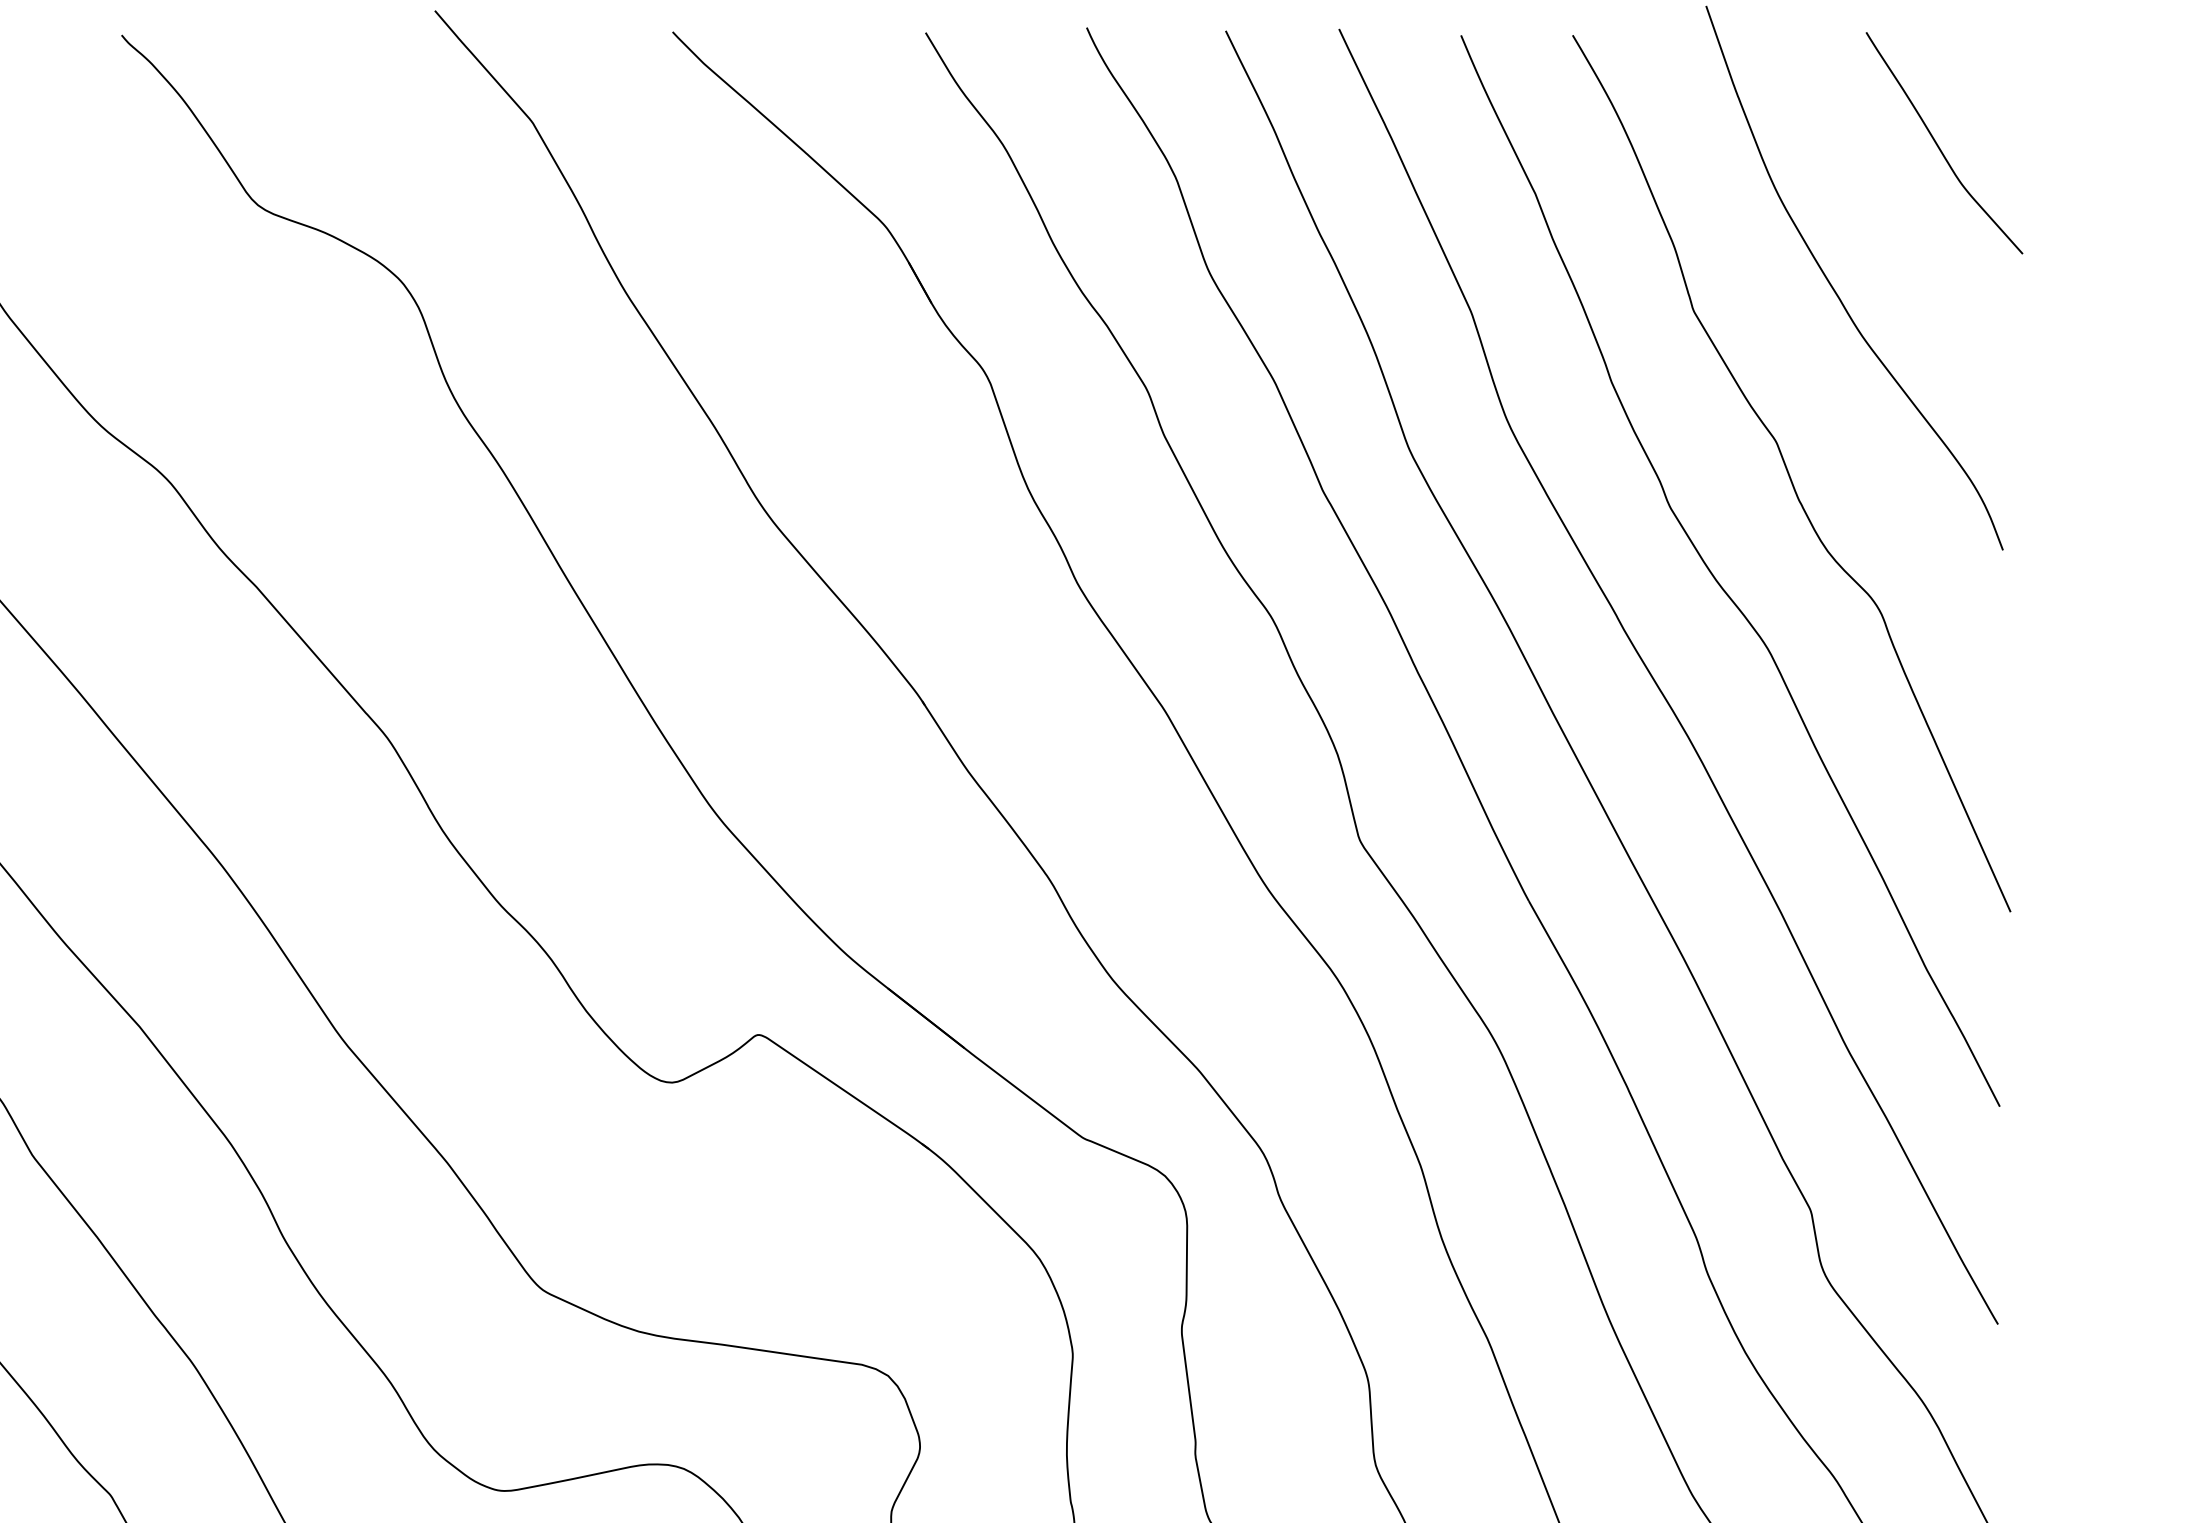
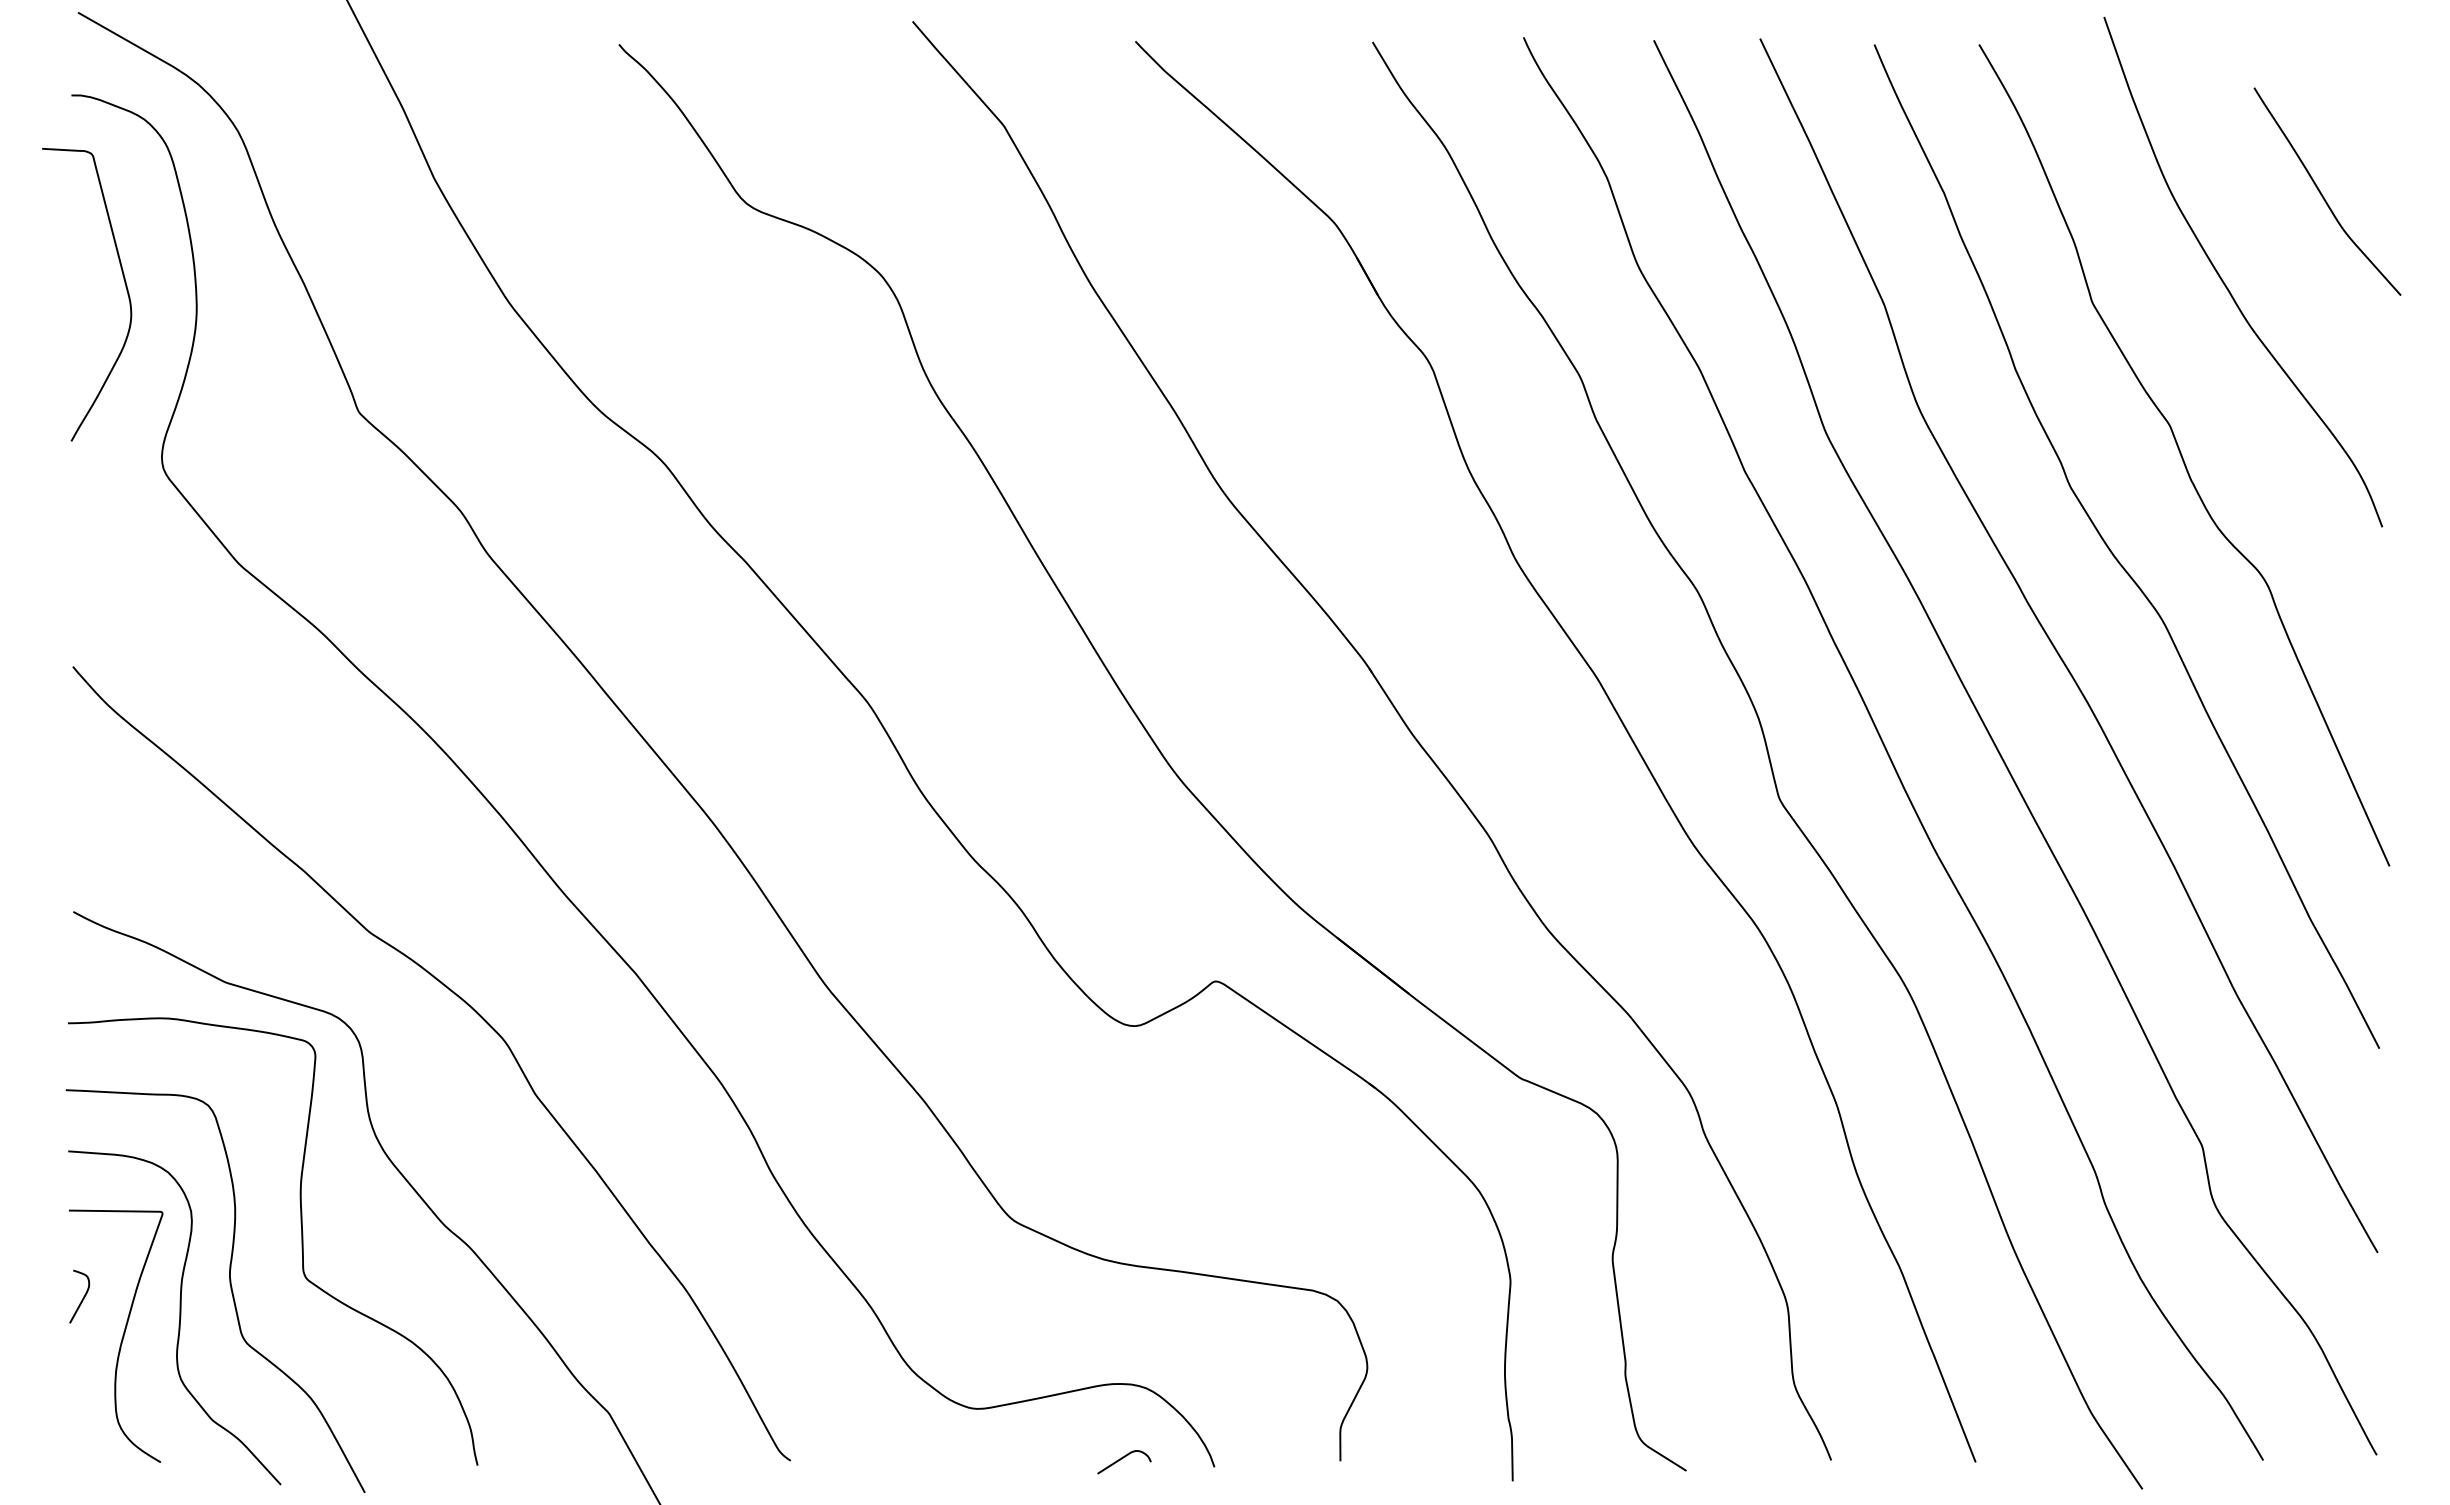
curve: (1940, 147) -> (2323, 195), moved

